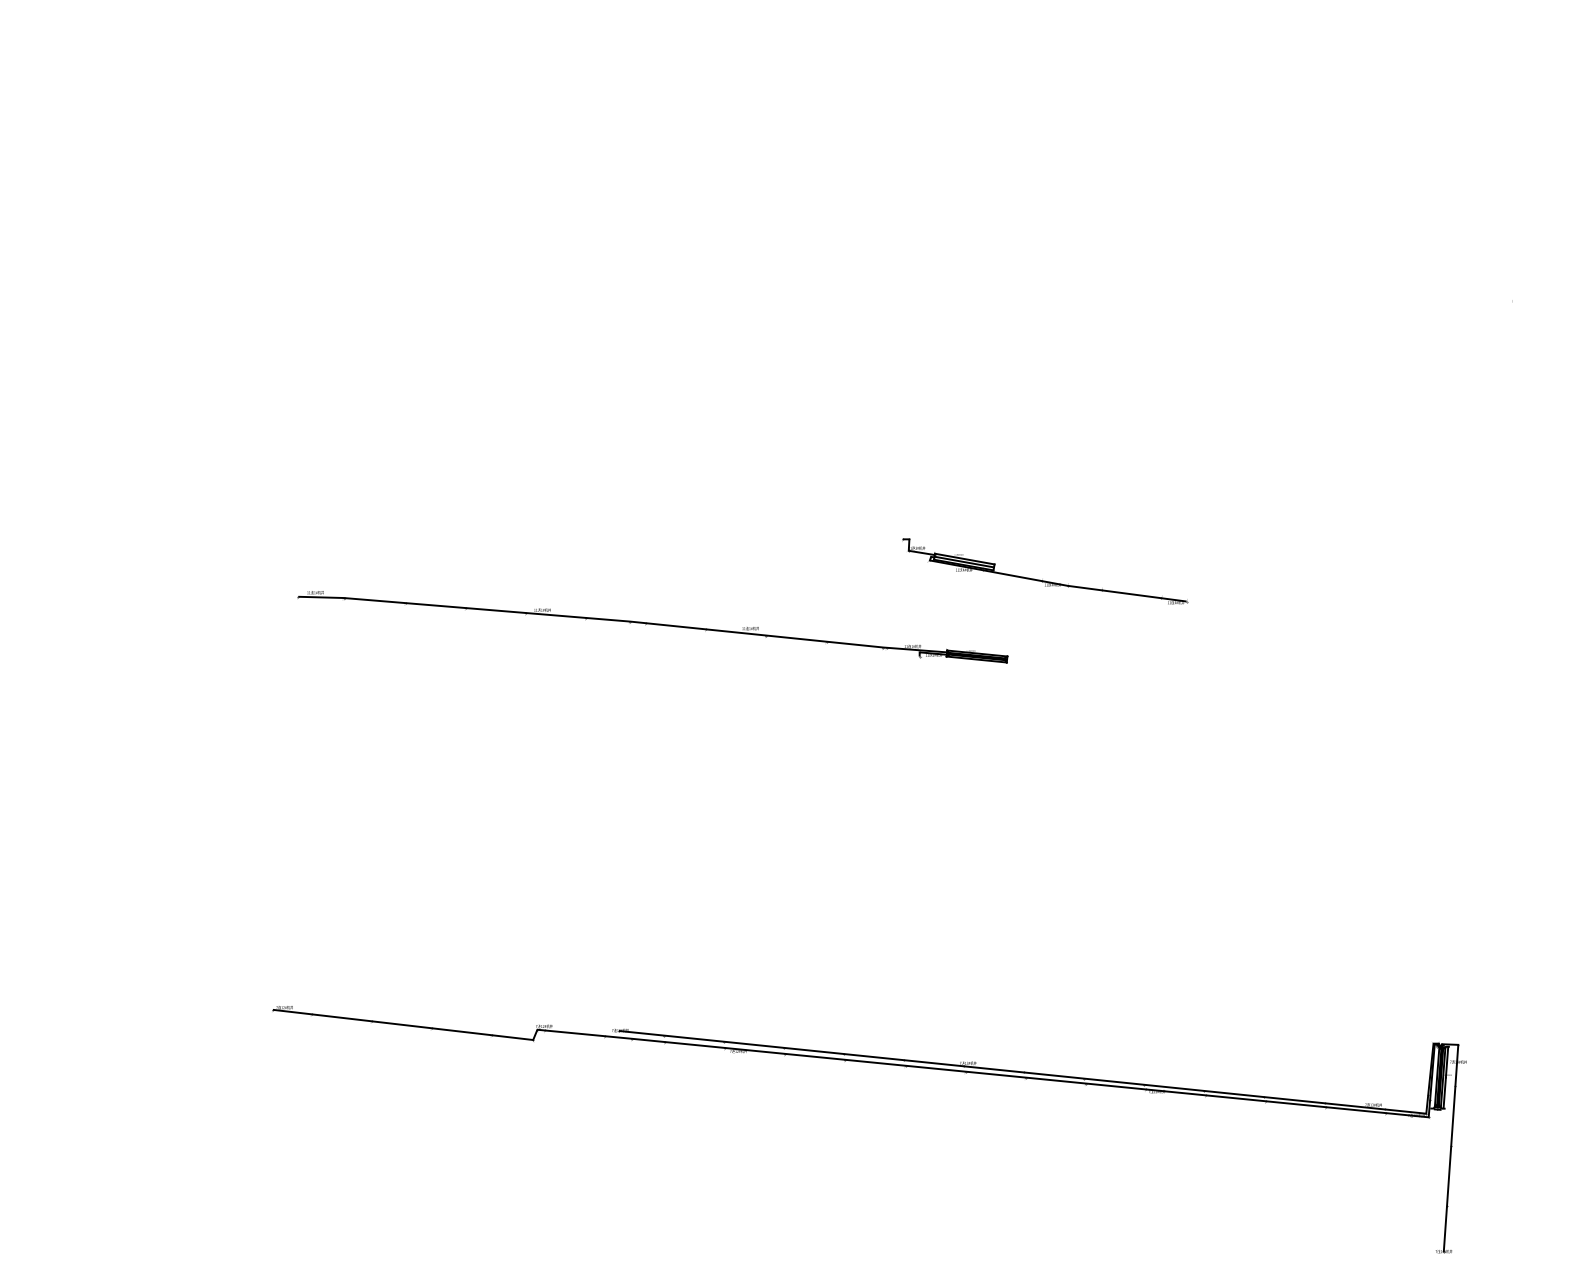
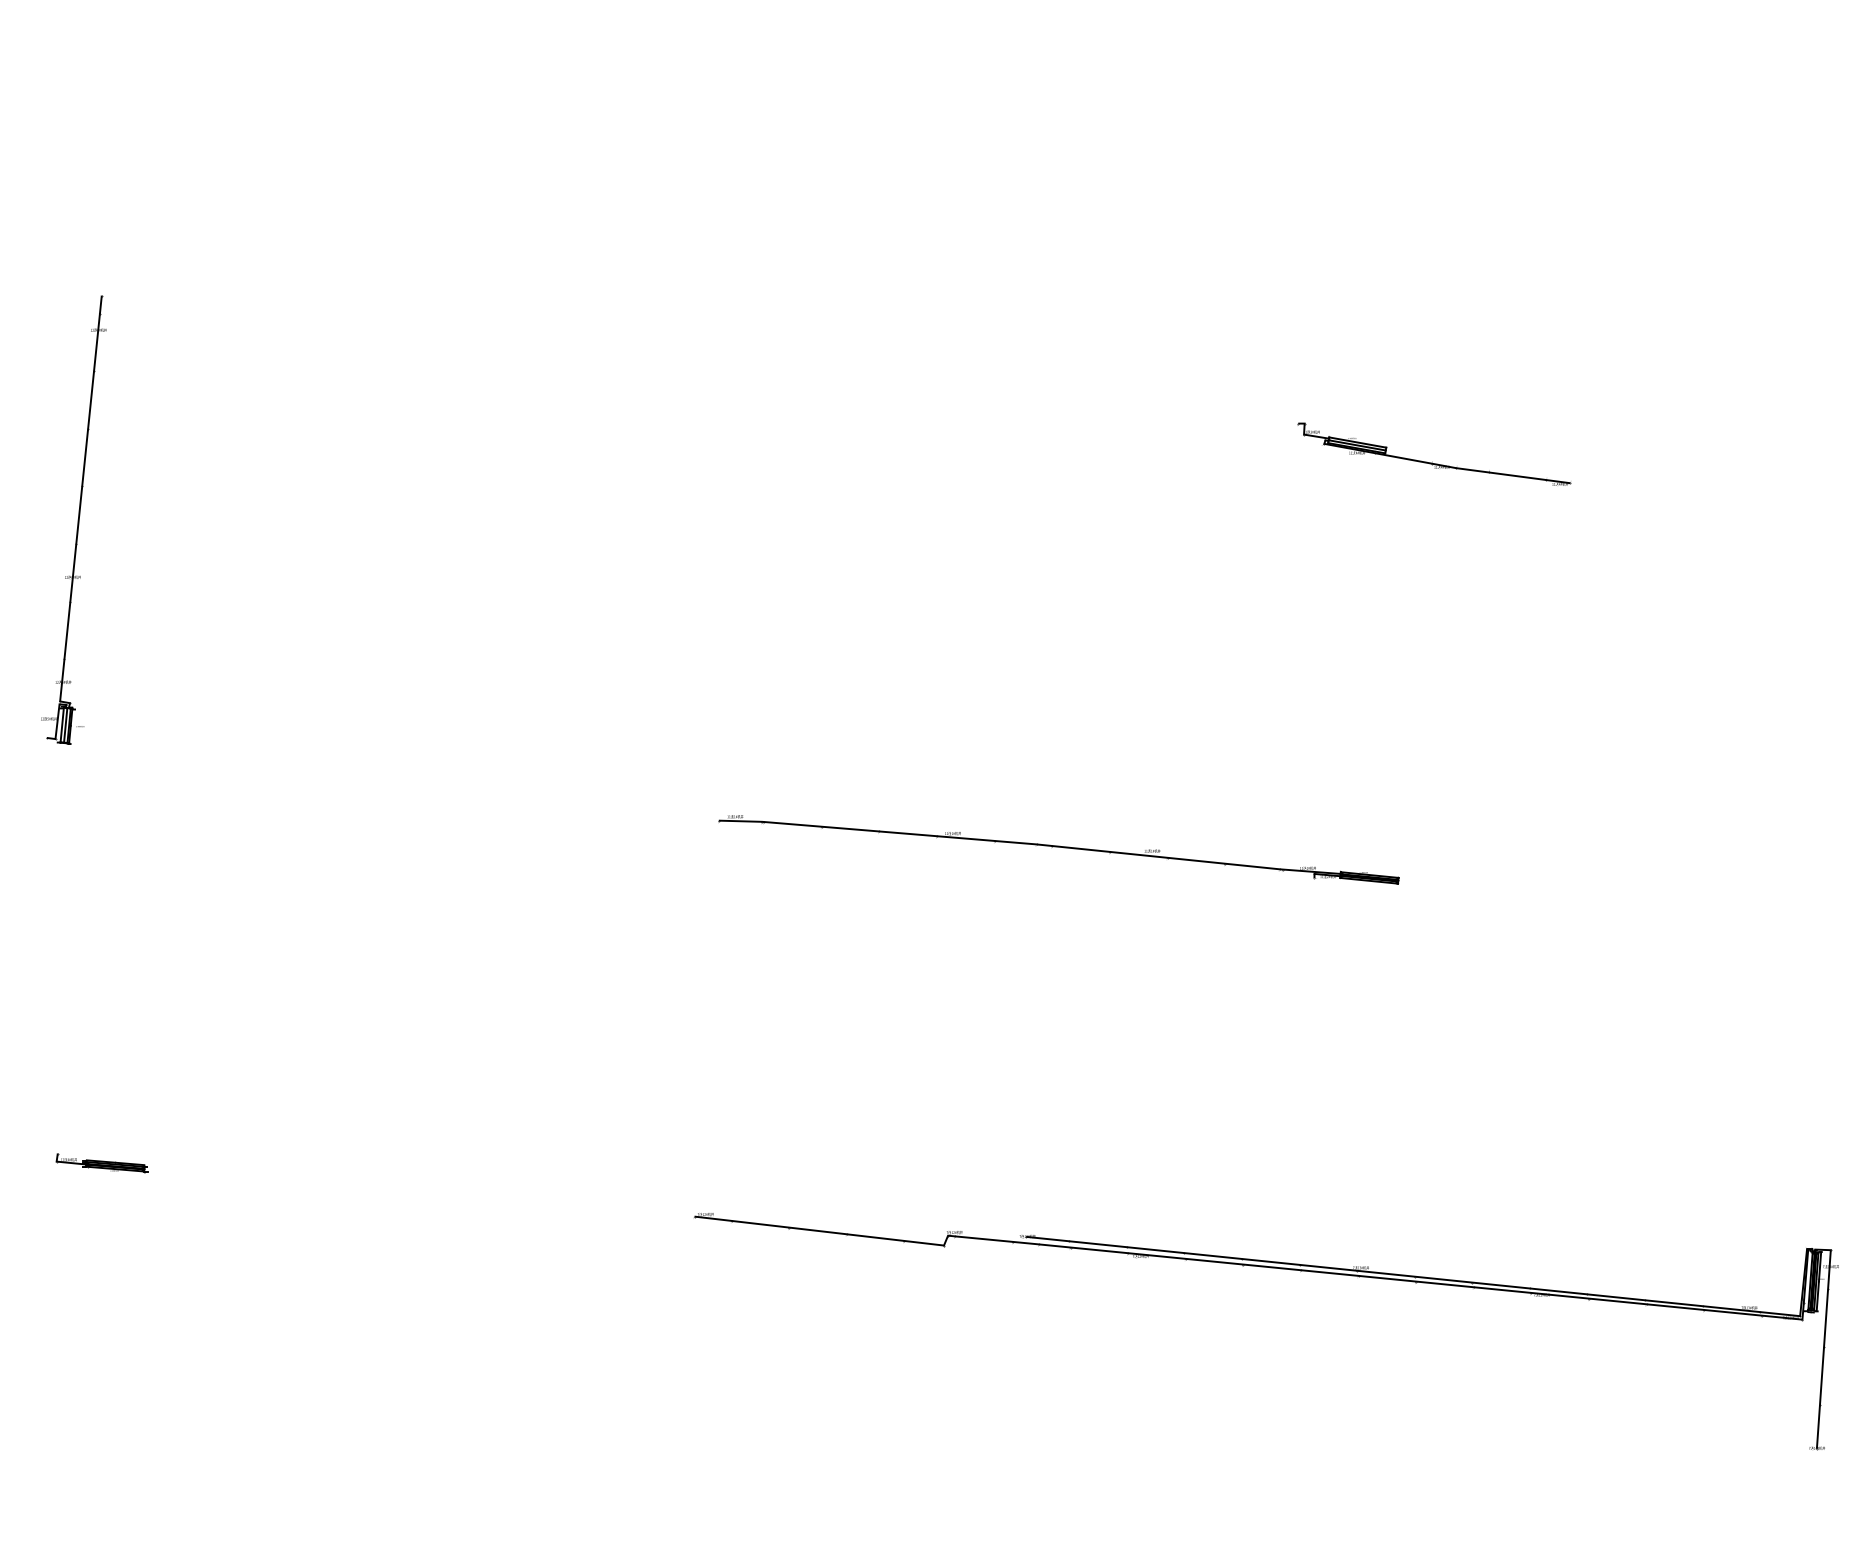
part: (1042, 578) -> (1432, 461), moved

